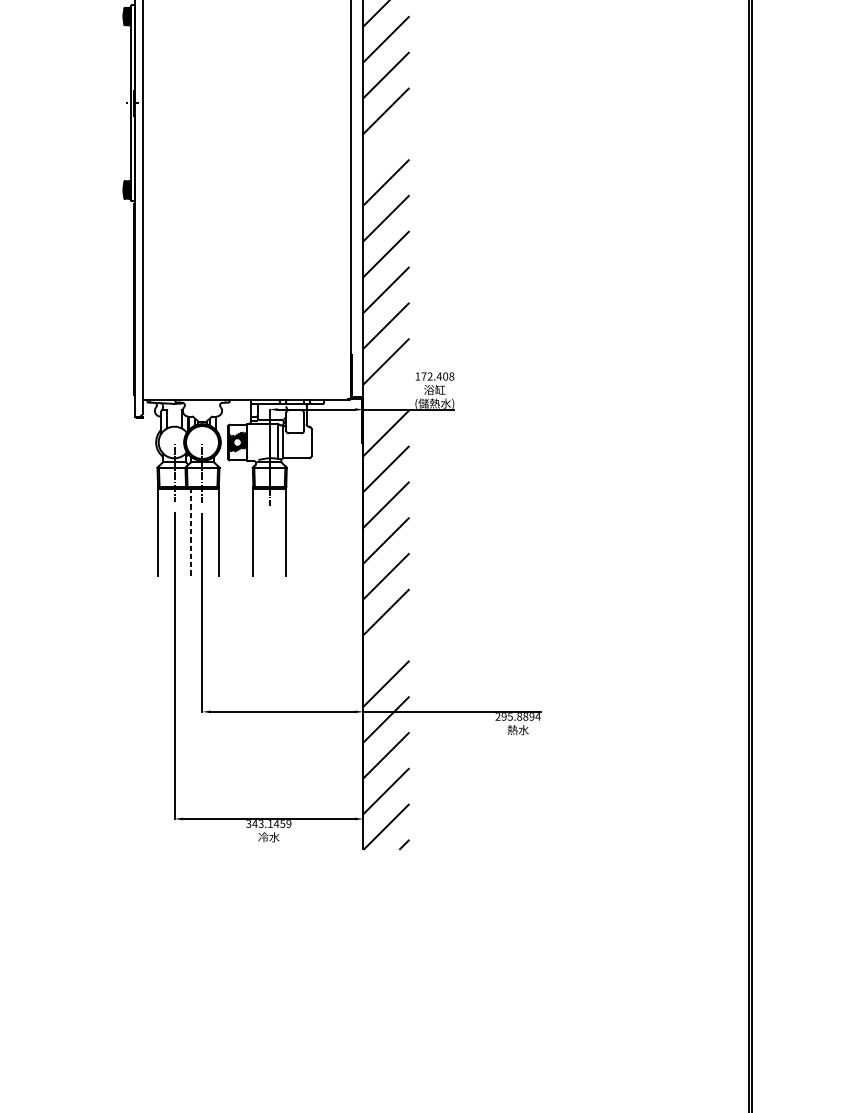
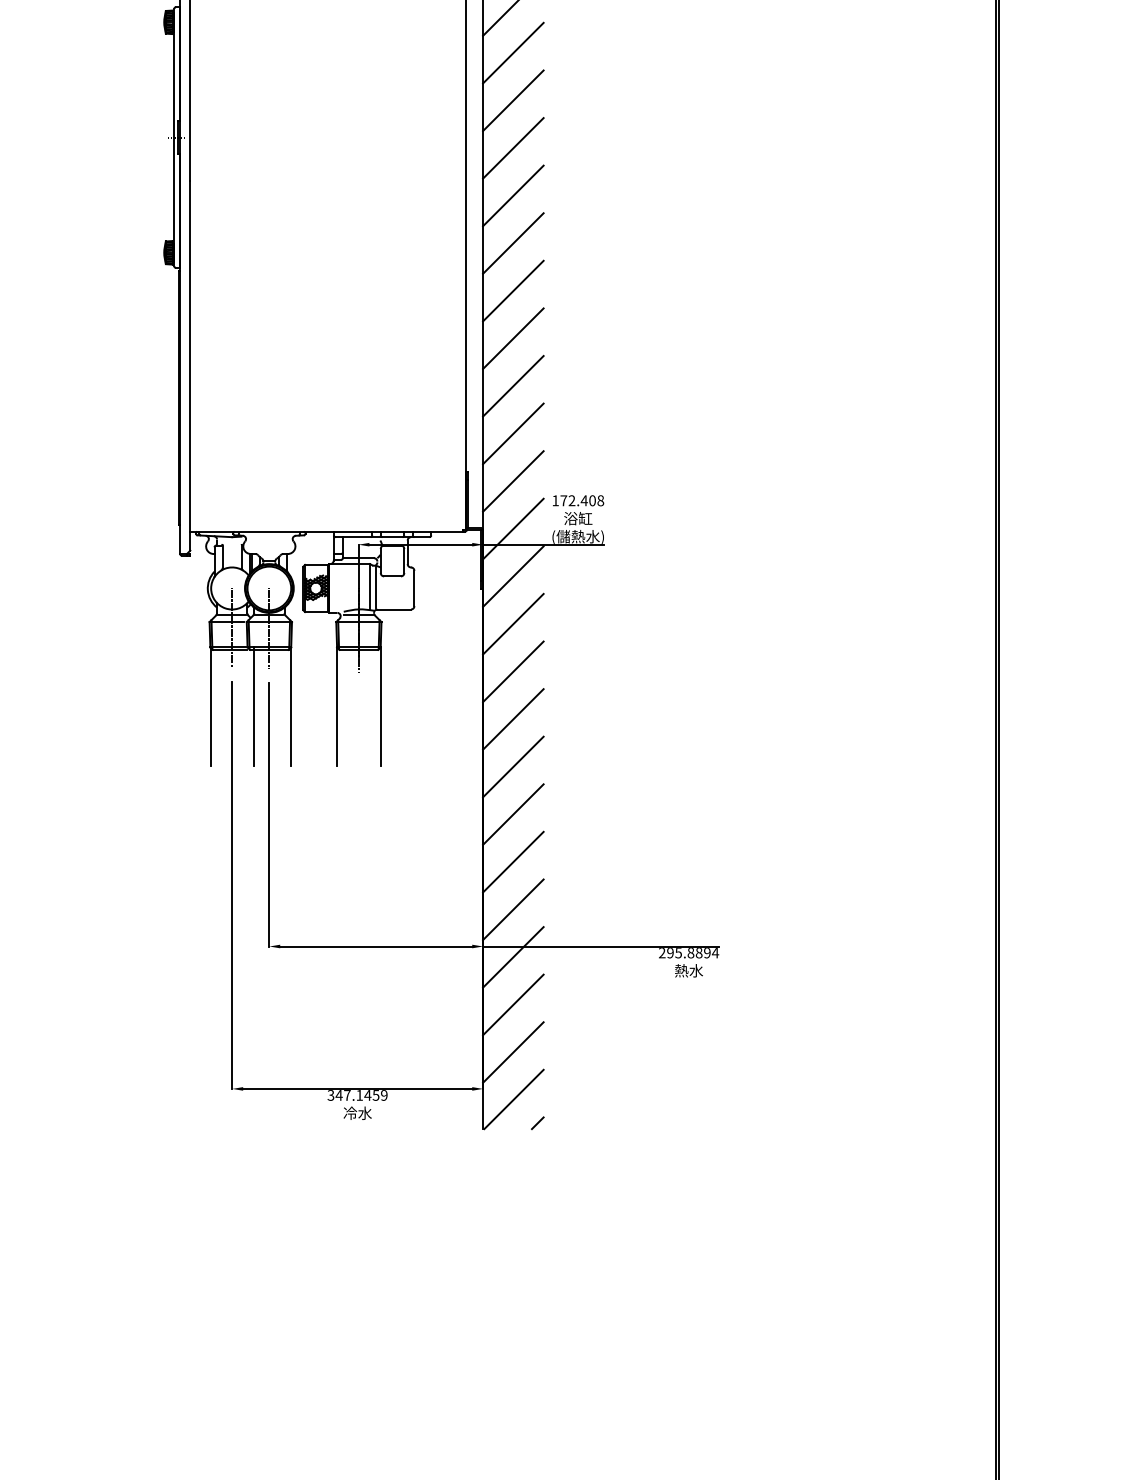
line: (386, 146) -> (513, 195), added
line: (386, 397) -> (513, 528), added
line: (191, 530) -> (254, 705), dashed -> solid
line: (386, 647) -> (513, 861), added
text: (261, 823) -> (347, 1095), 343.1459 -> 347.1459

